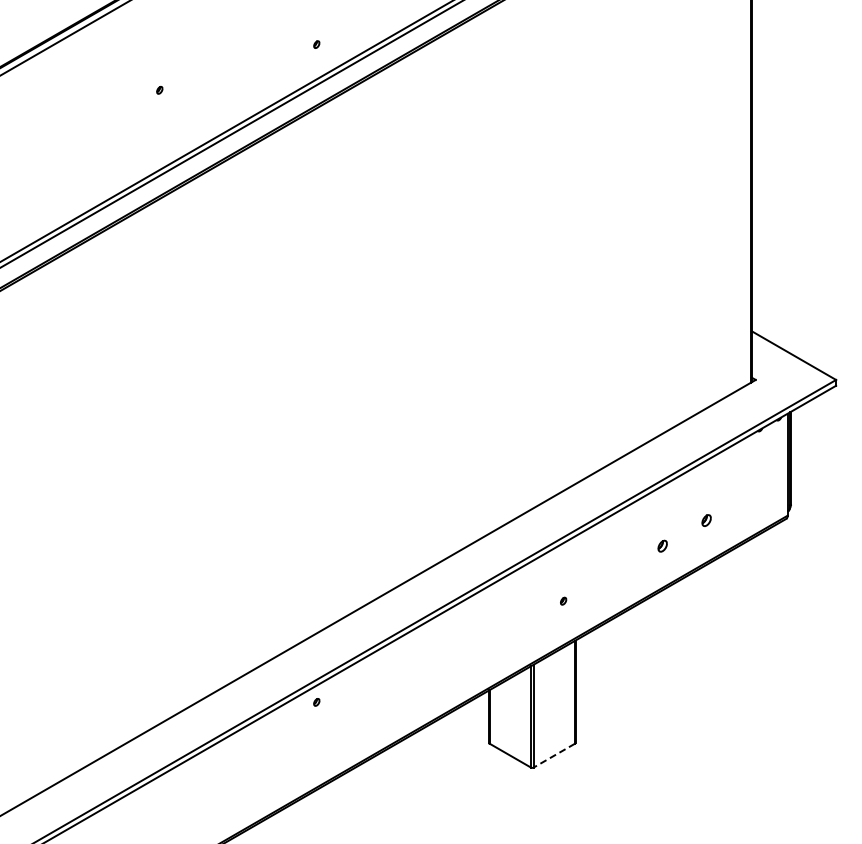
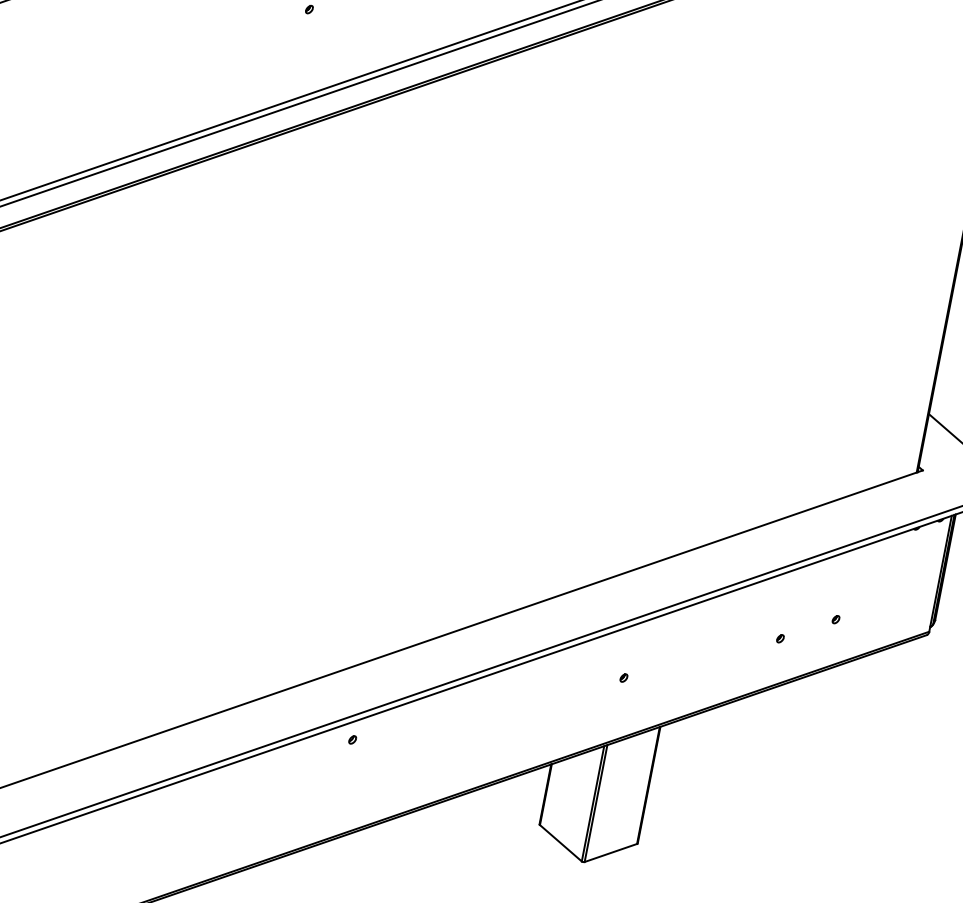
part: (706, 520) -> (835, 619), size x0.62
part: (662, 545) -> (780, 638), size x0.62
part: (563, 600) -> (624, 677), moved
line: (554, 755) -> (611, 852), dashed -> solid

